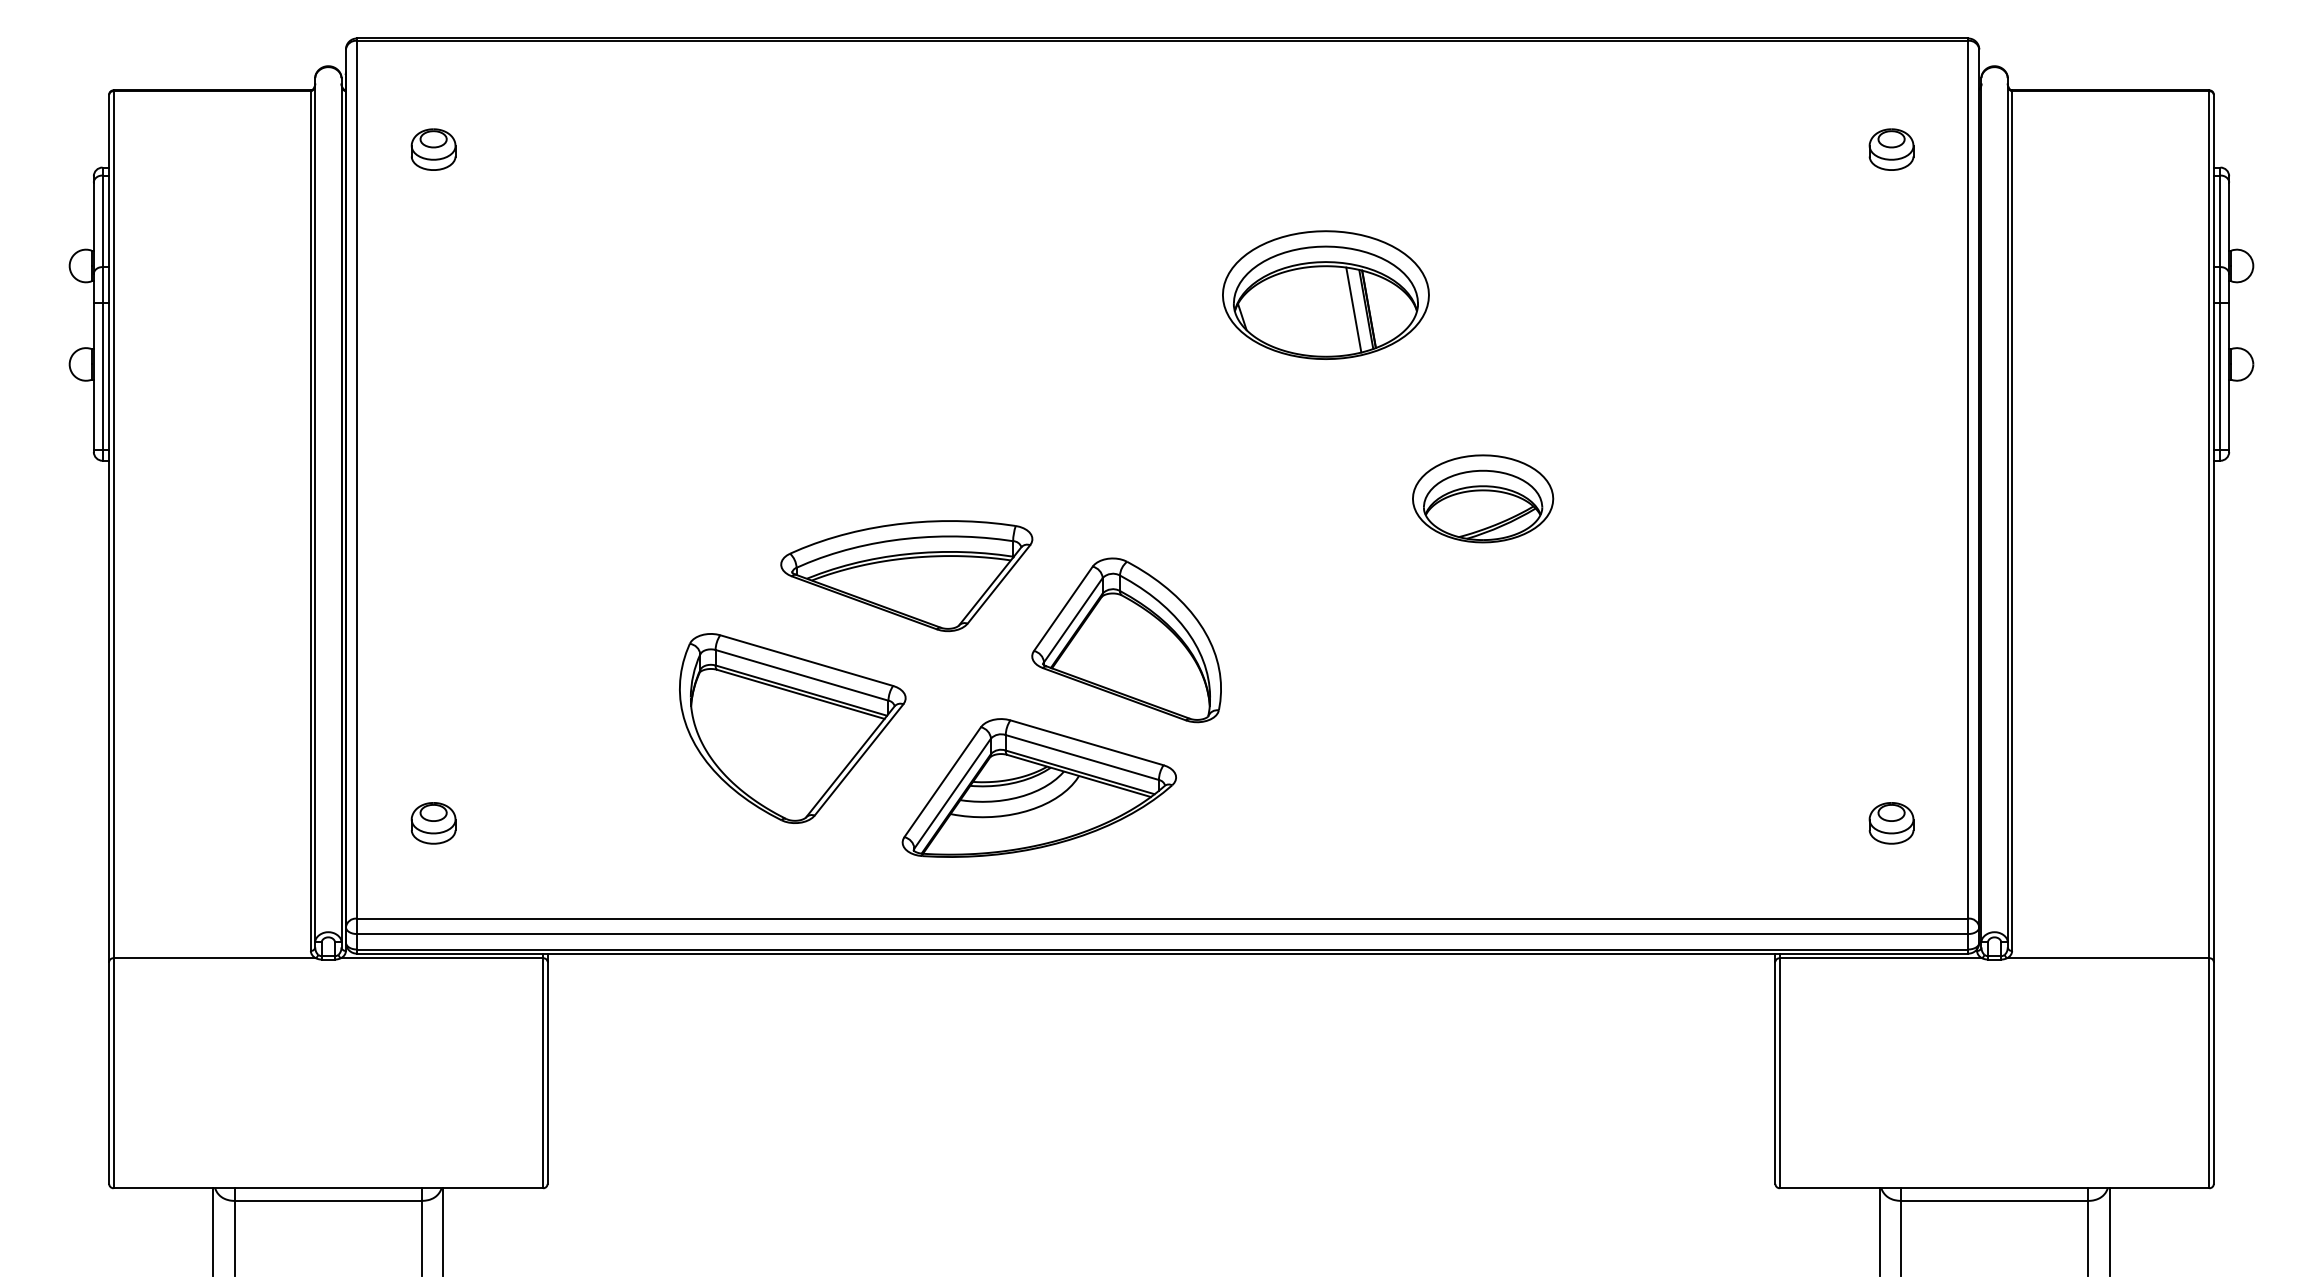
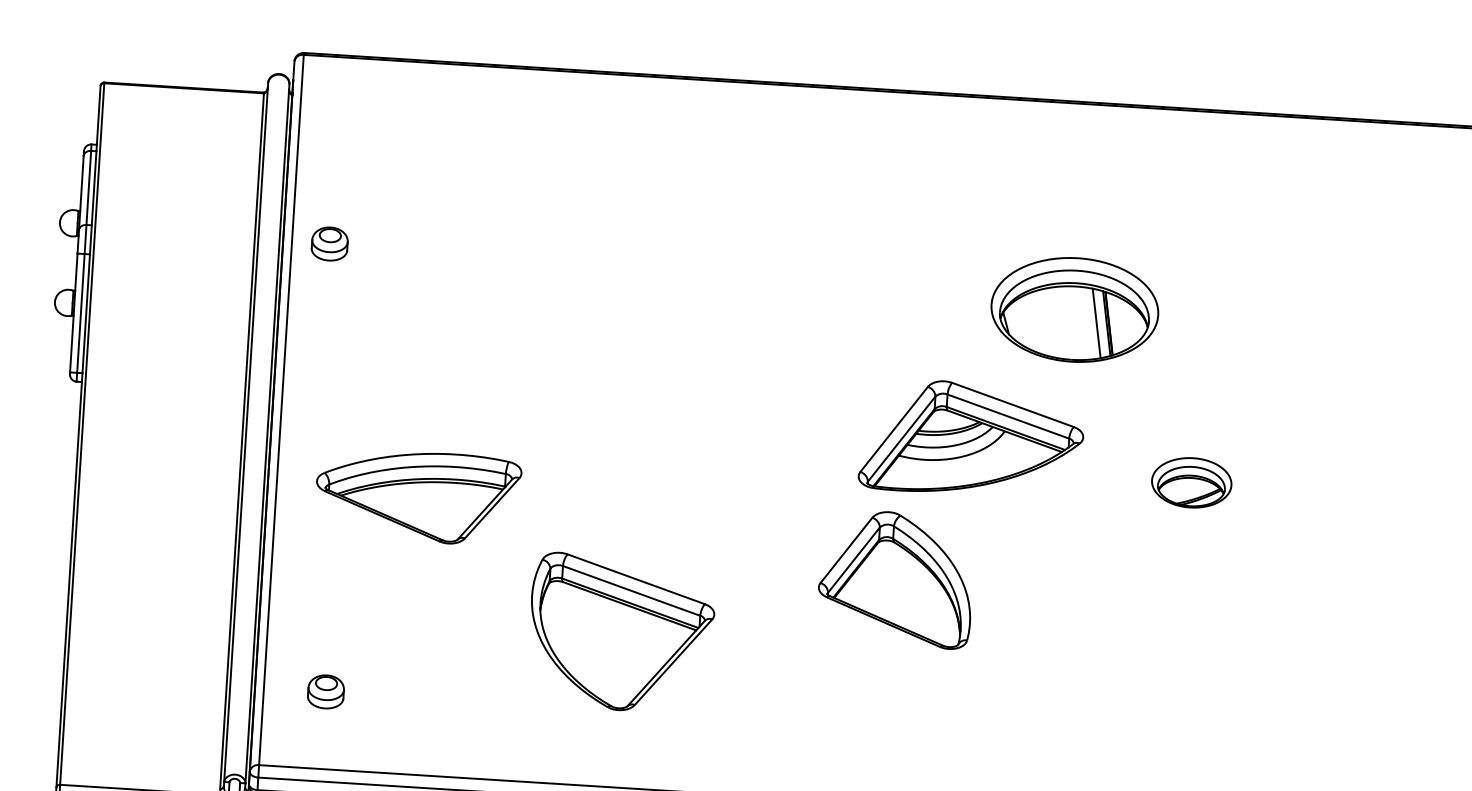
part: (433, 149) -> (329, 243), moved
part: (1483, 498) -> (1192, 482), size x0.7
part: (906, 576) -> (417, 497), moved
part: (1038, 787) -> (971, 438), moved

